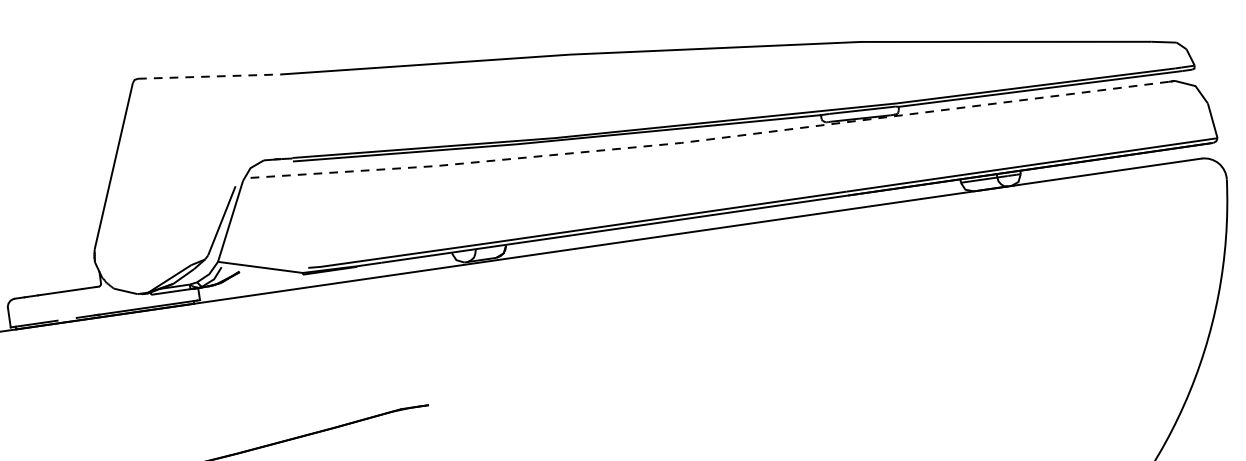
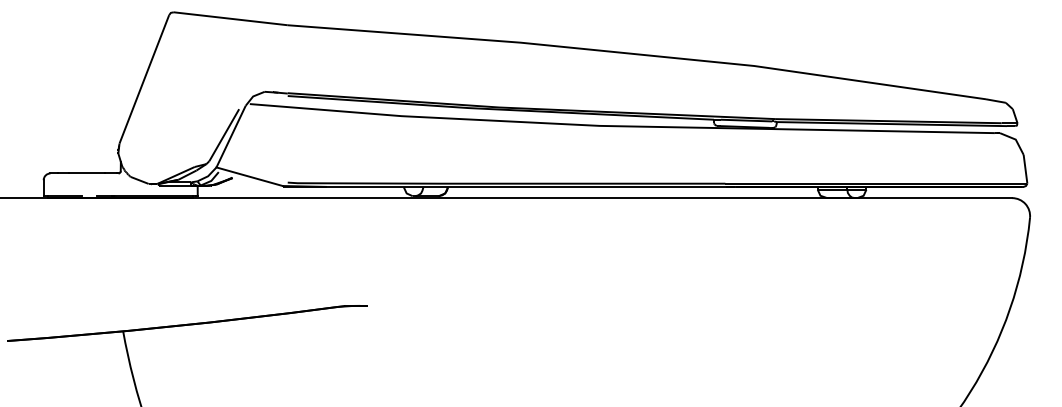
line: (210, 76) -> (231, 18), dashed -> solid
line: (707, 139) -> (620, 126), dashed -> solid

